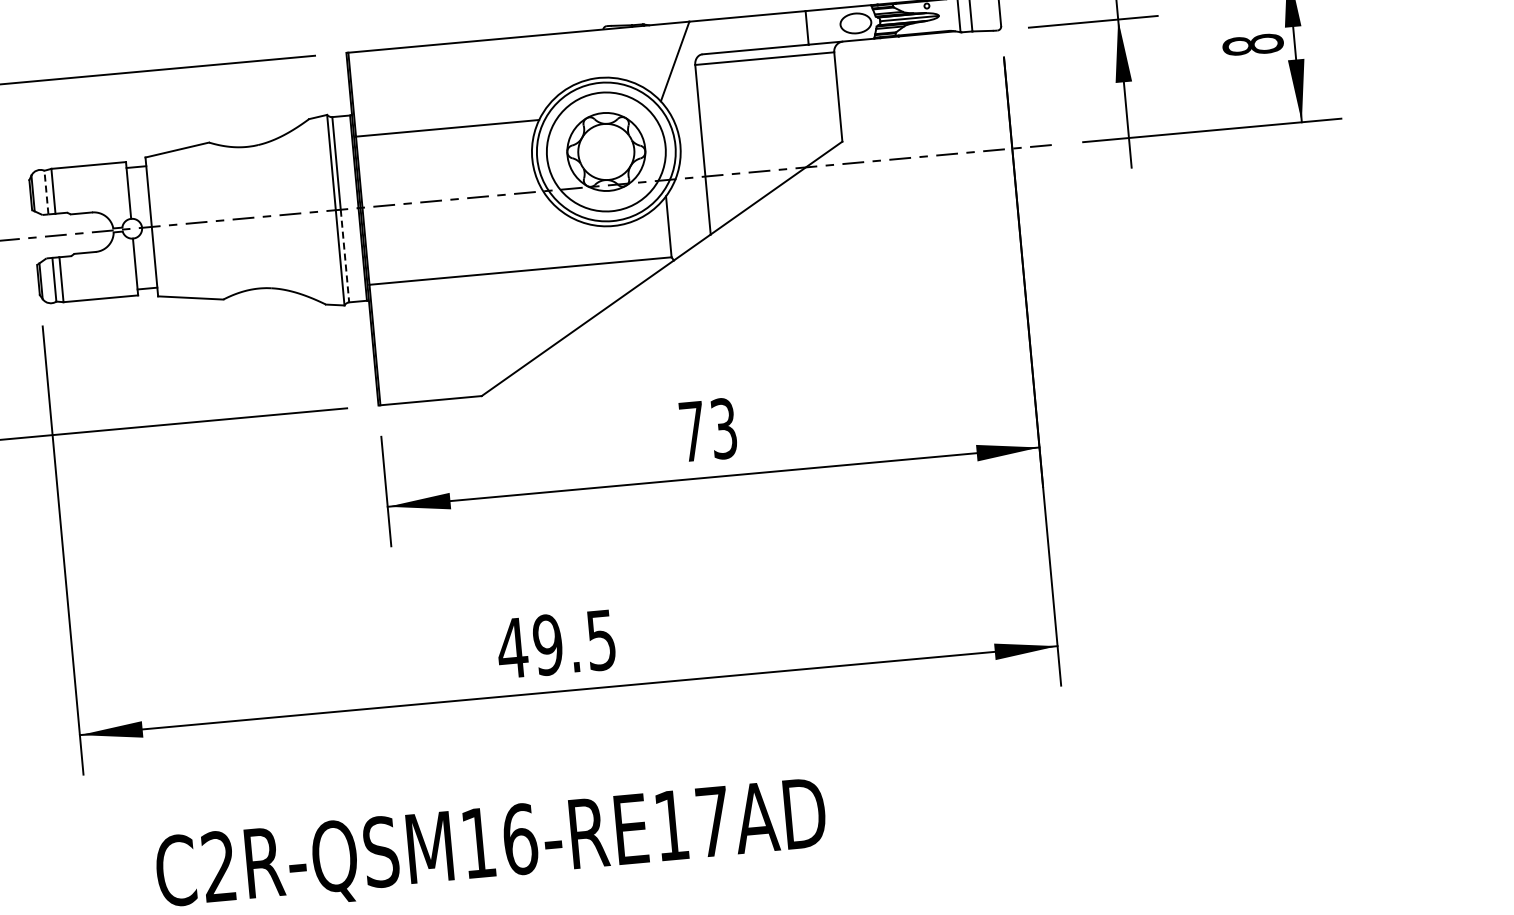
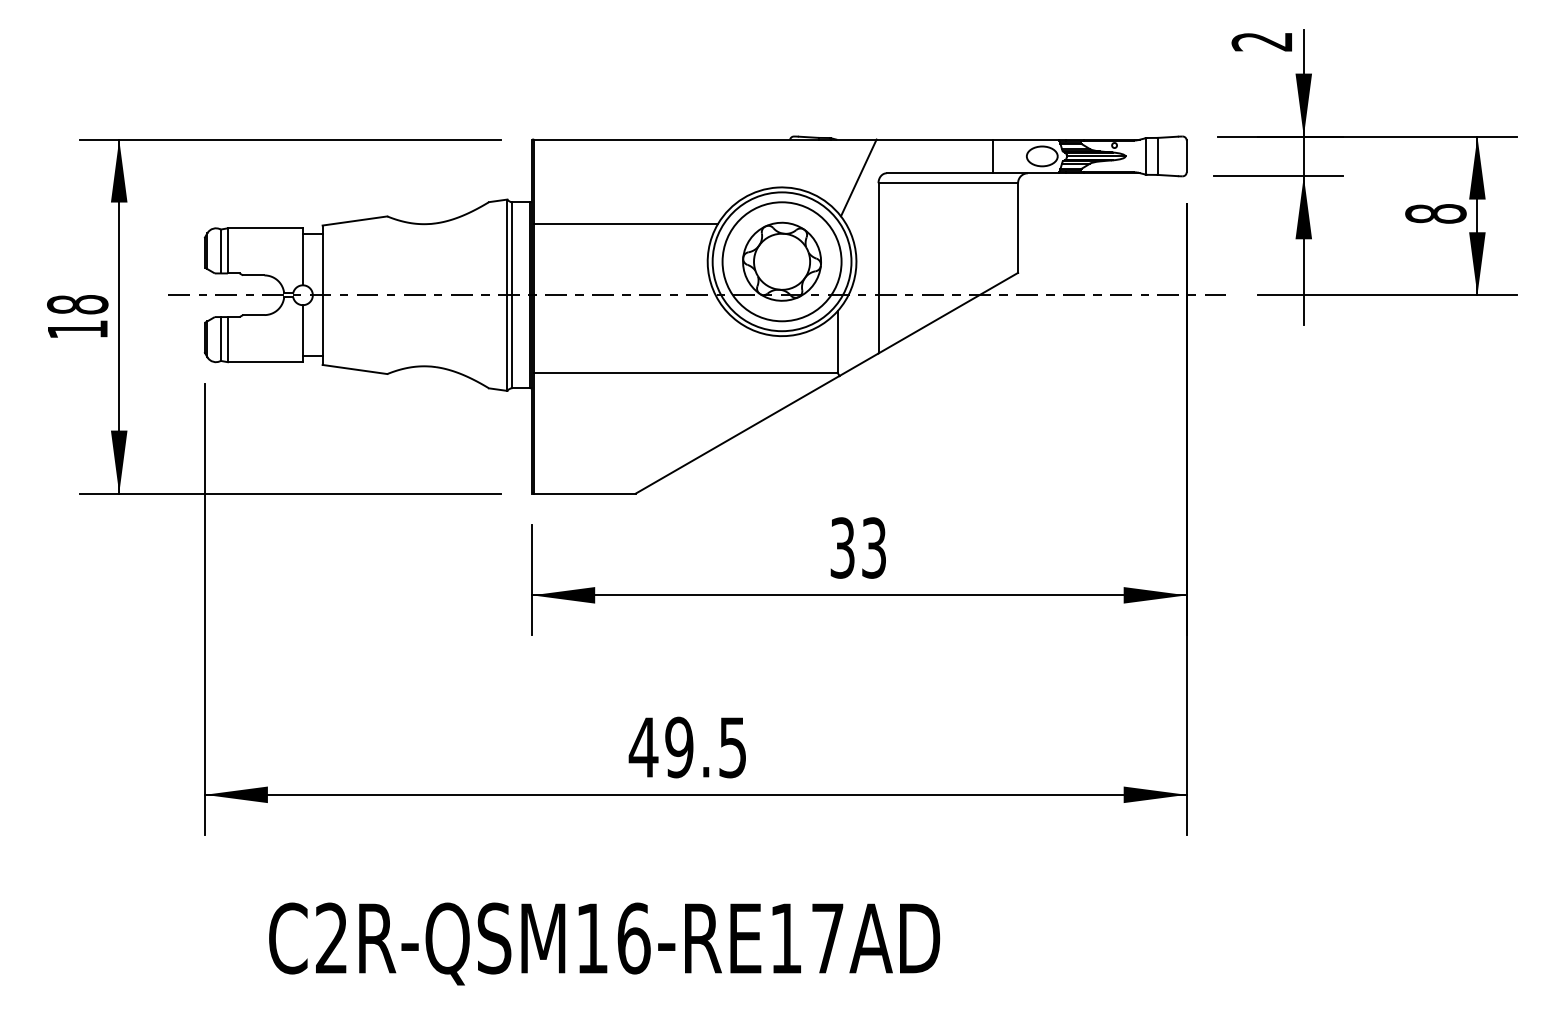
line: (46, 192) -> (220, 251), dashed -> solid
line: (345, 255) -> (512, 341), dashed -> solid
text: (692, 431) -> (842, 547), 73 -> 33

